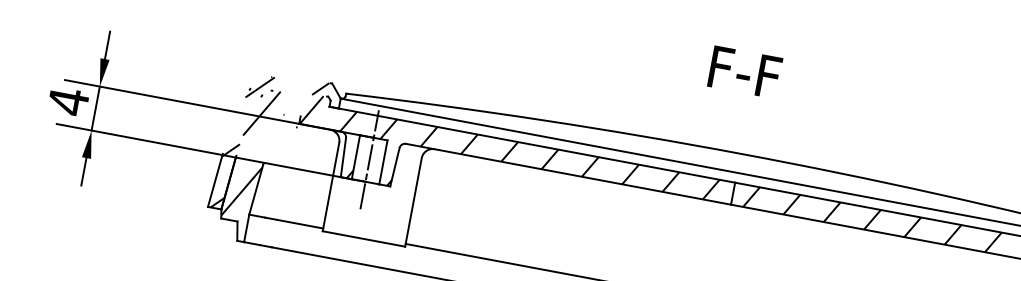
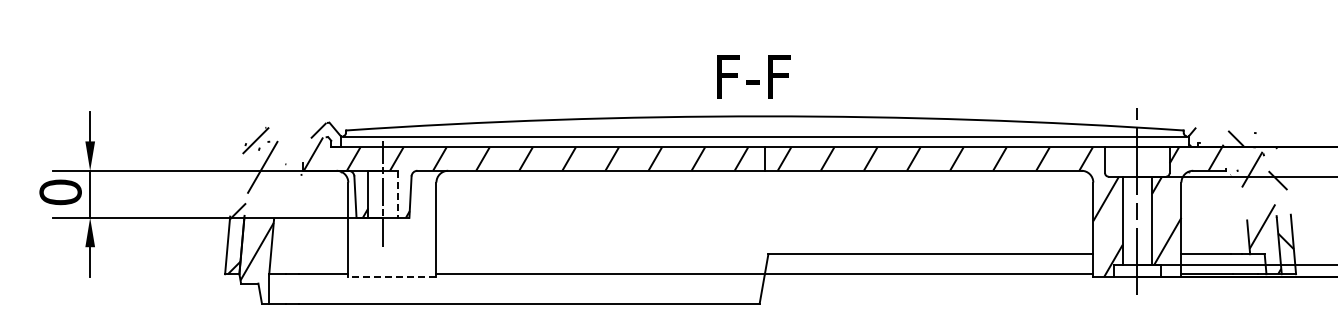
text: (744, 71) -> (753, 76), moved
text: (68, 101) -> (60, 192), 4 -> 0
line: (383, 162) -> (397, 194), solid -> dashed
line: (363, 239) -> (391, 277), solid -> dashed

